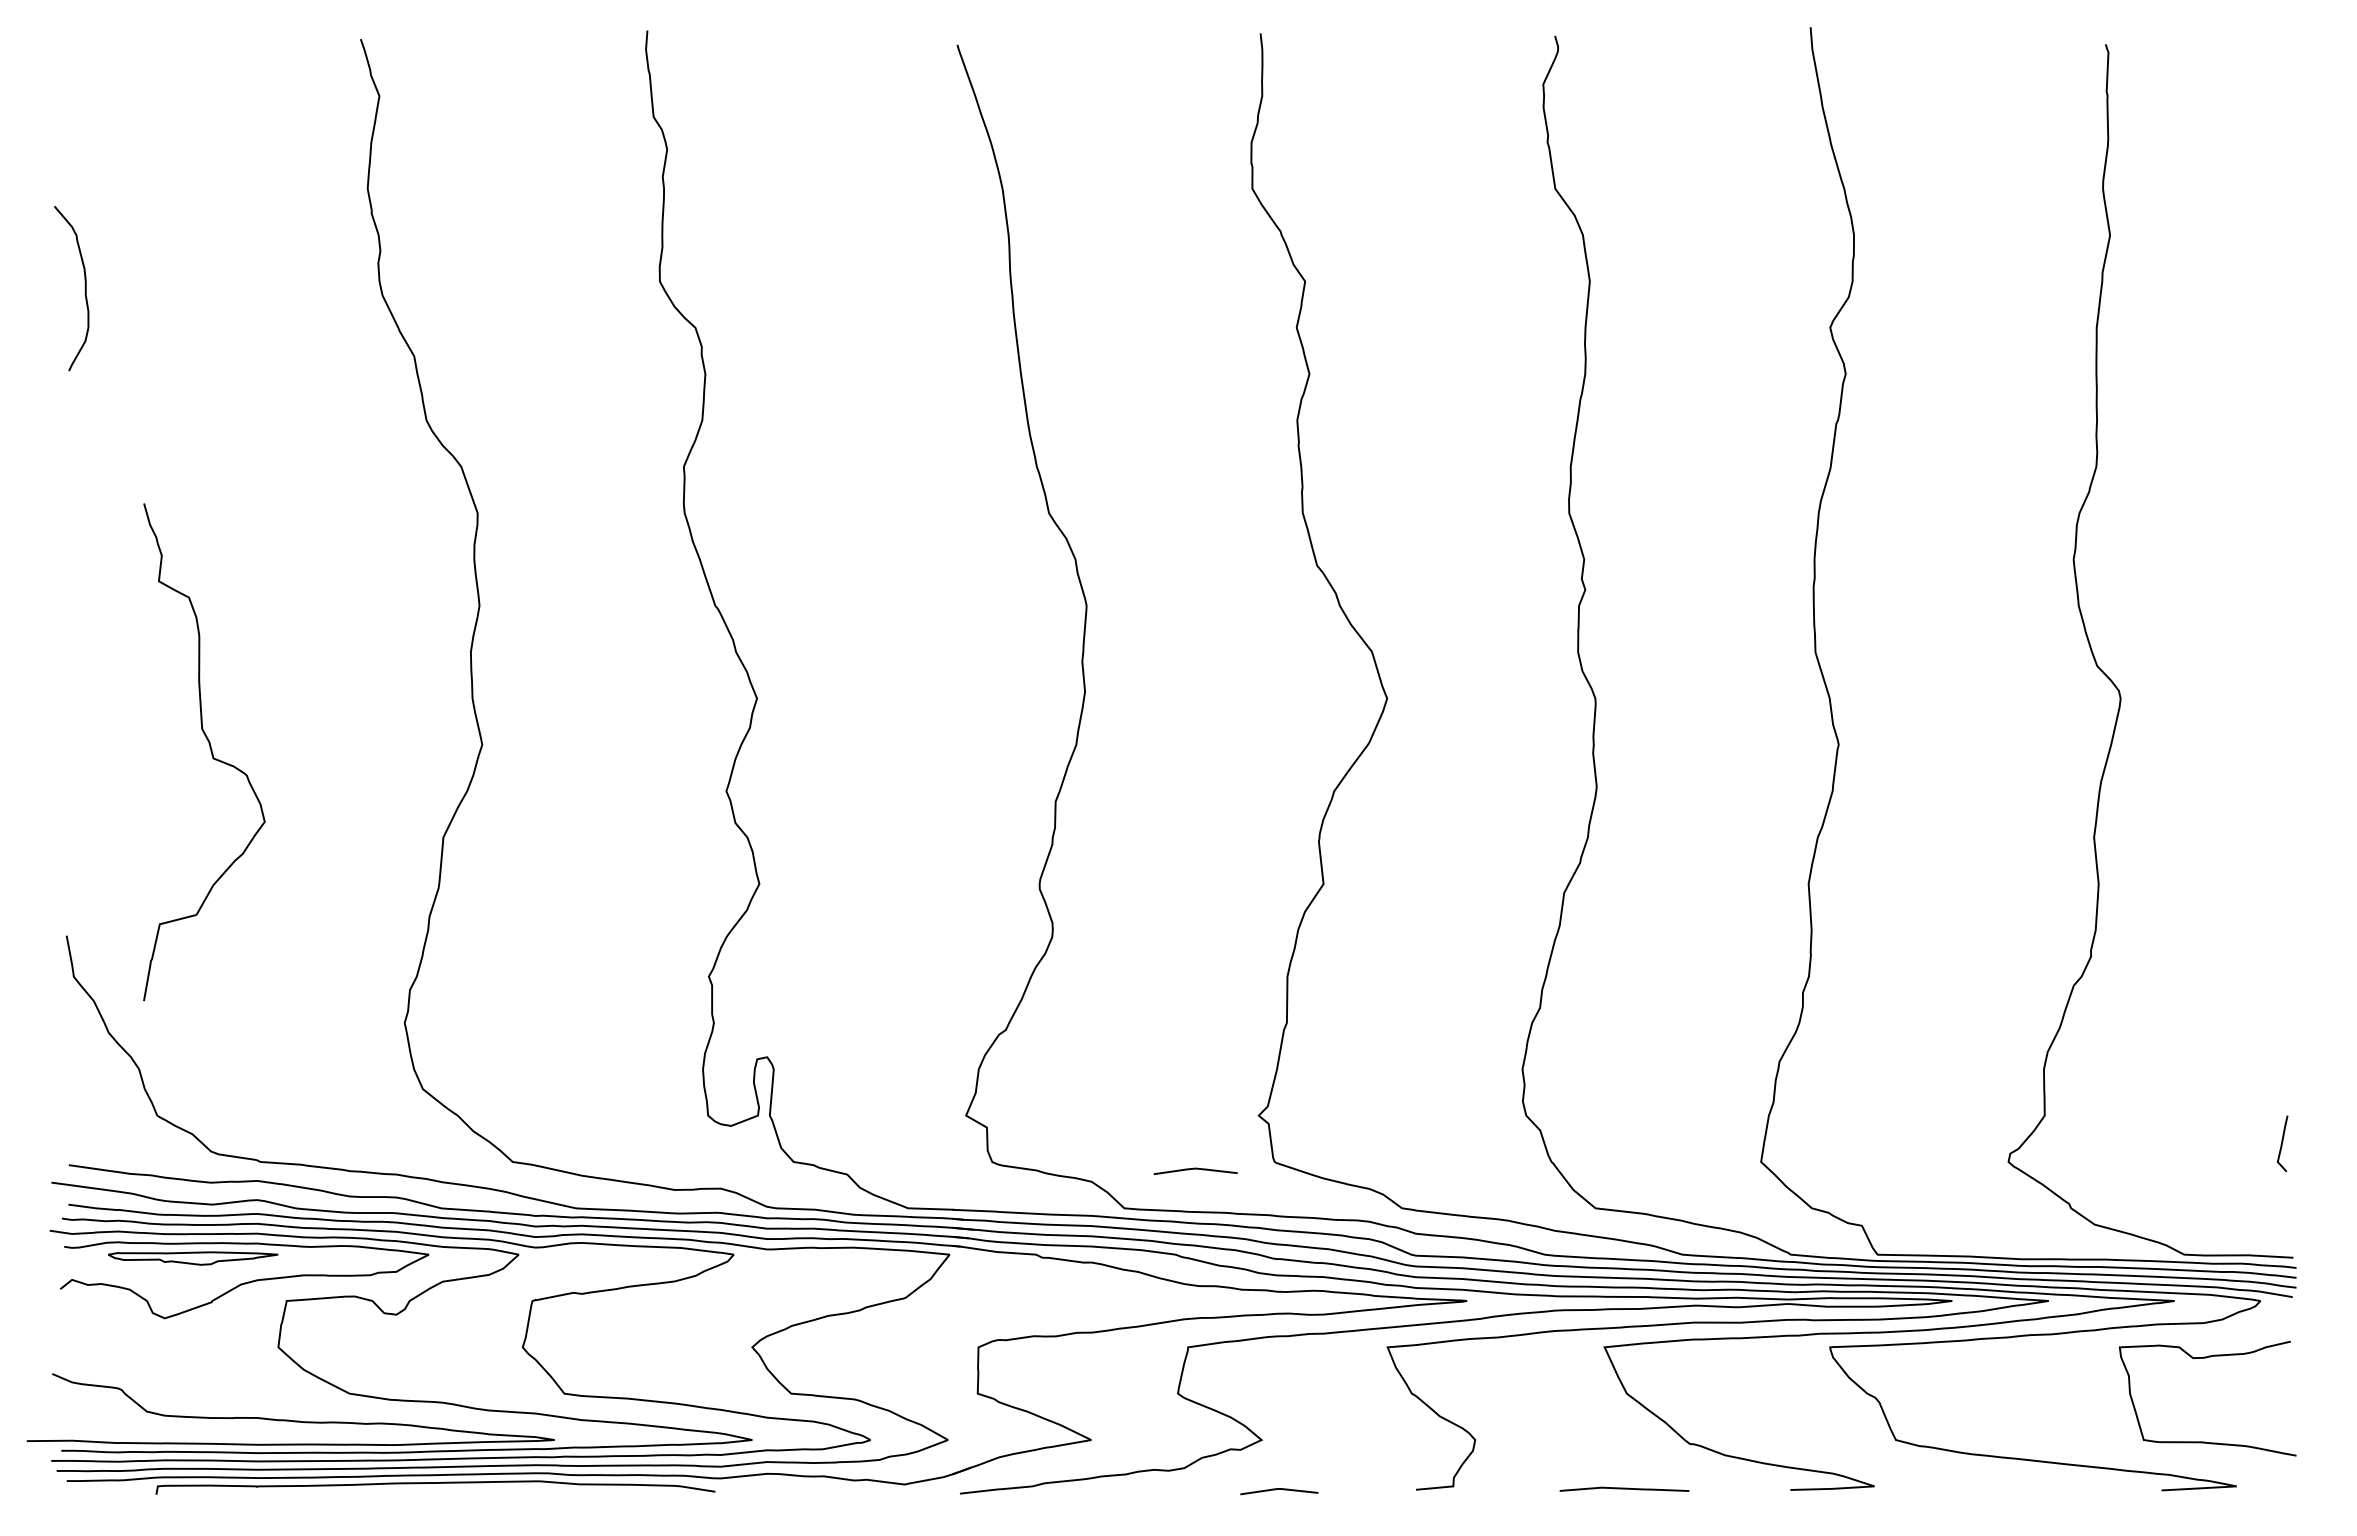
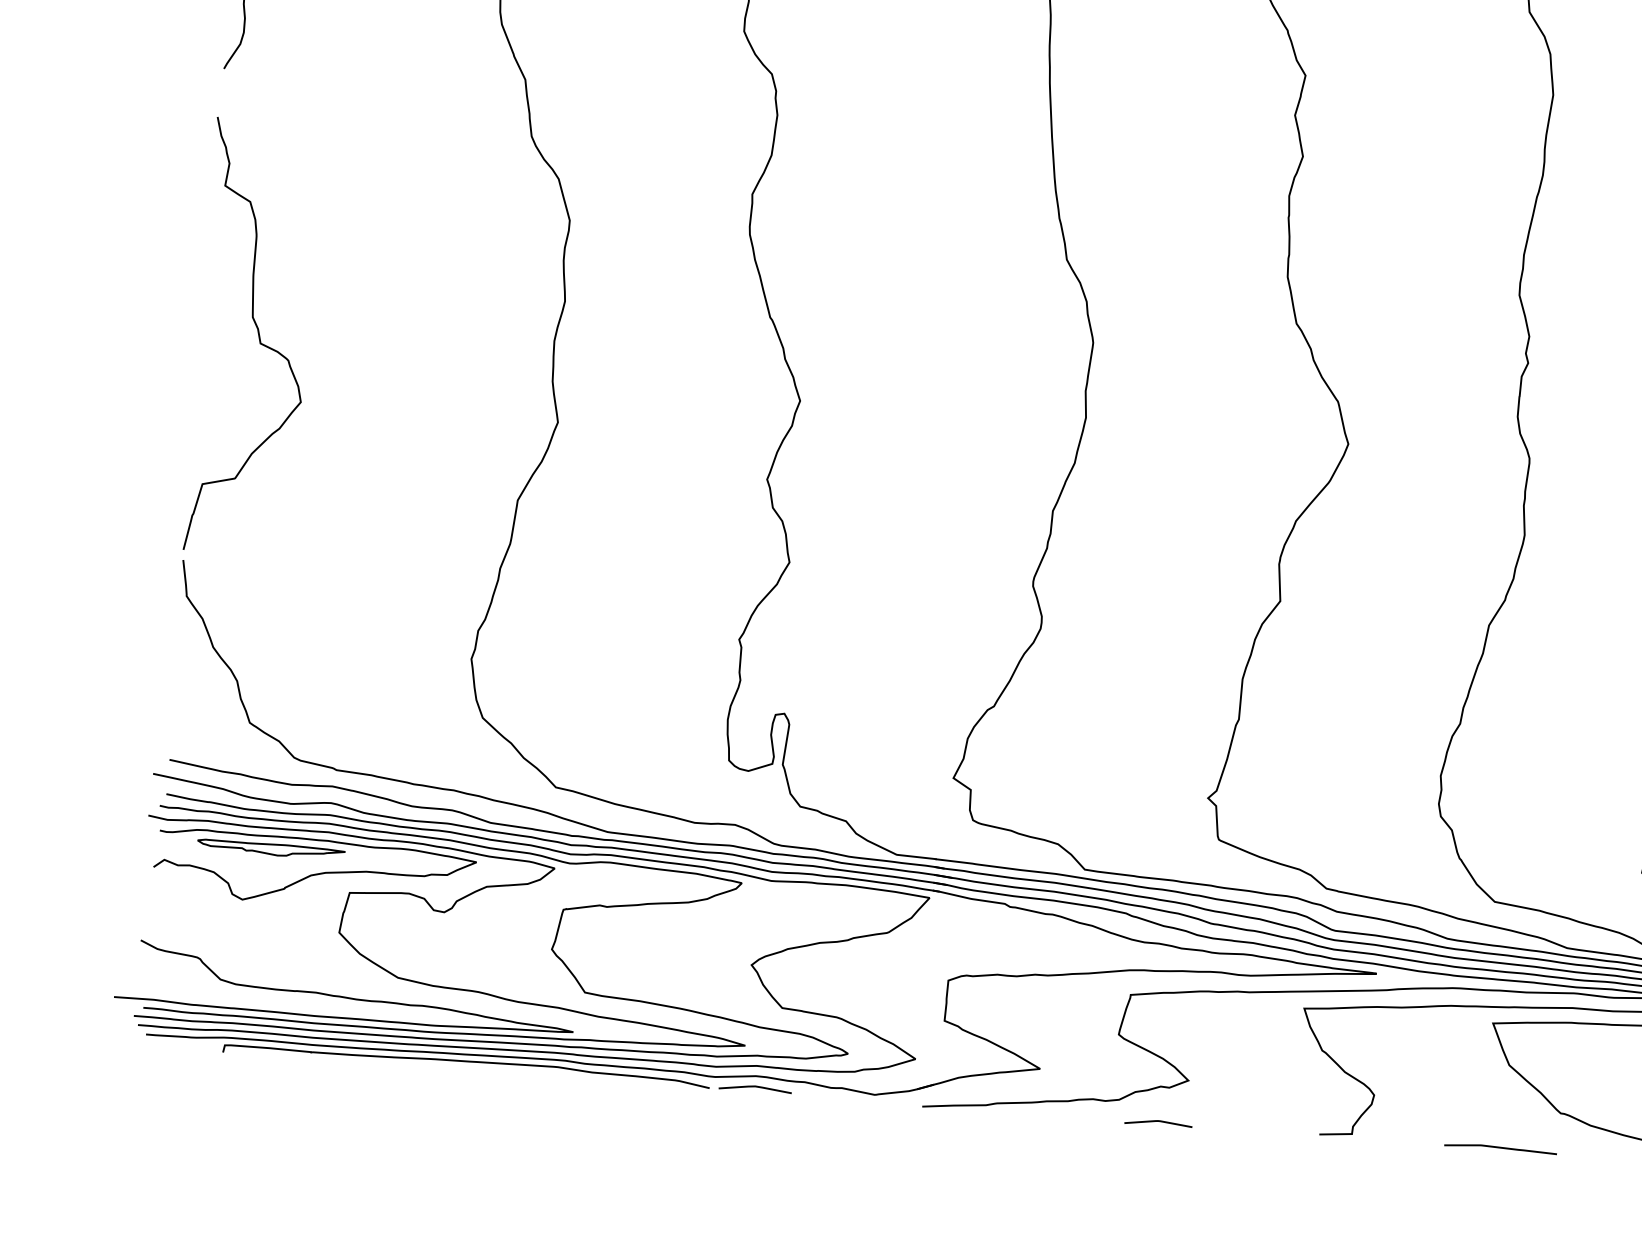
curve: (210, 751) -> (258, 337), moved
curve: (1195, 1169) -> (755, 1087), moved
line: (1279, 1489) -> (1158, 1121), moved

